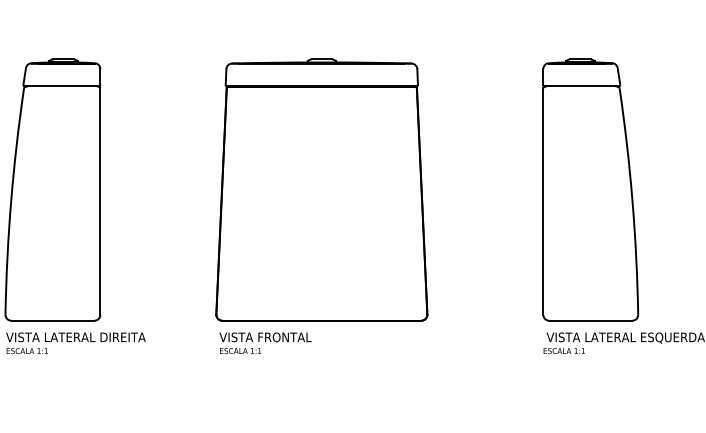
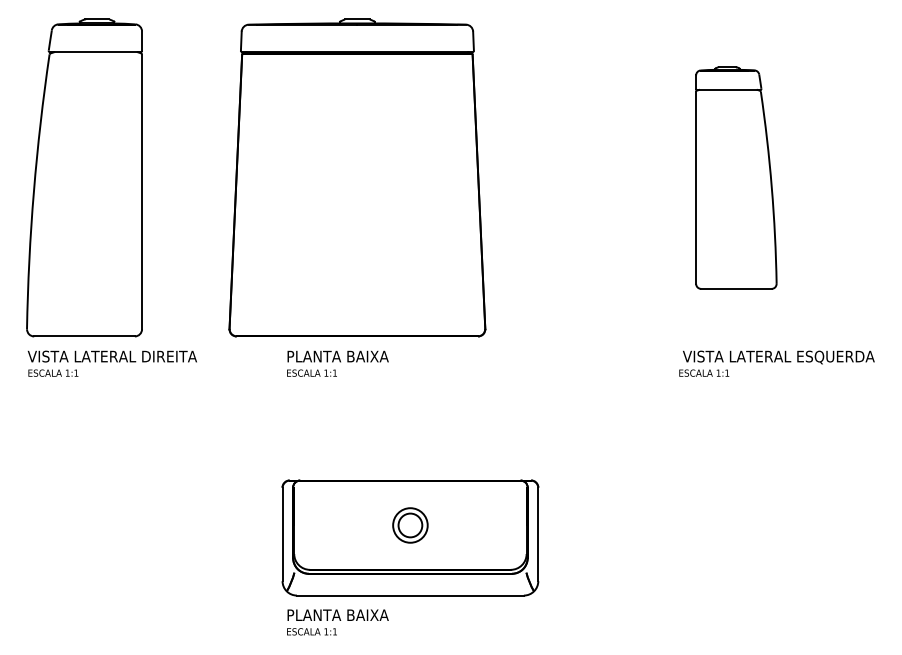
part: (321, 189) -> (357, 177), moved
part: (590, 189) -> (736, 177), size x0.7
text: (265, 337) -> (342, 356), VISTA FRONTAL -> PLANTA BAIXA

